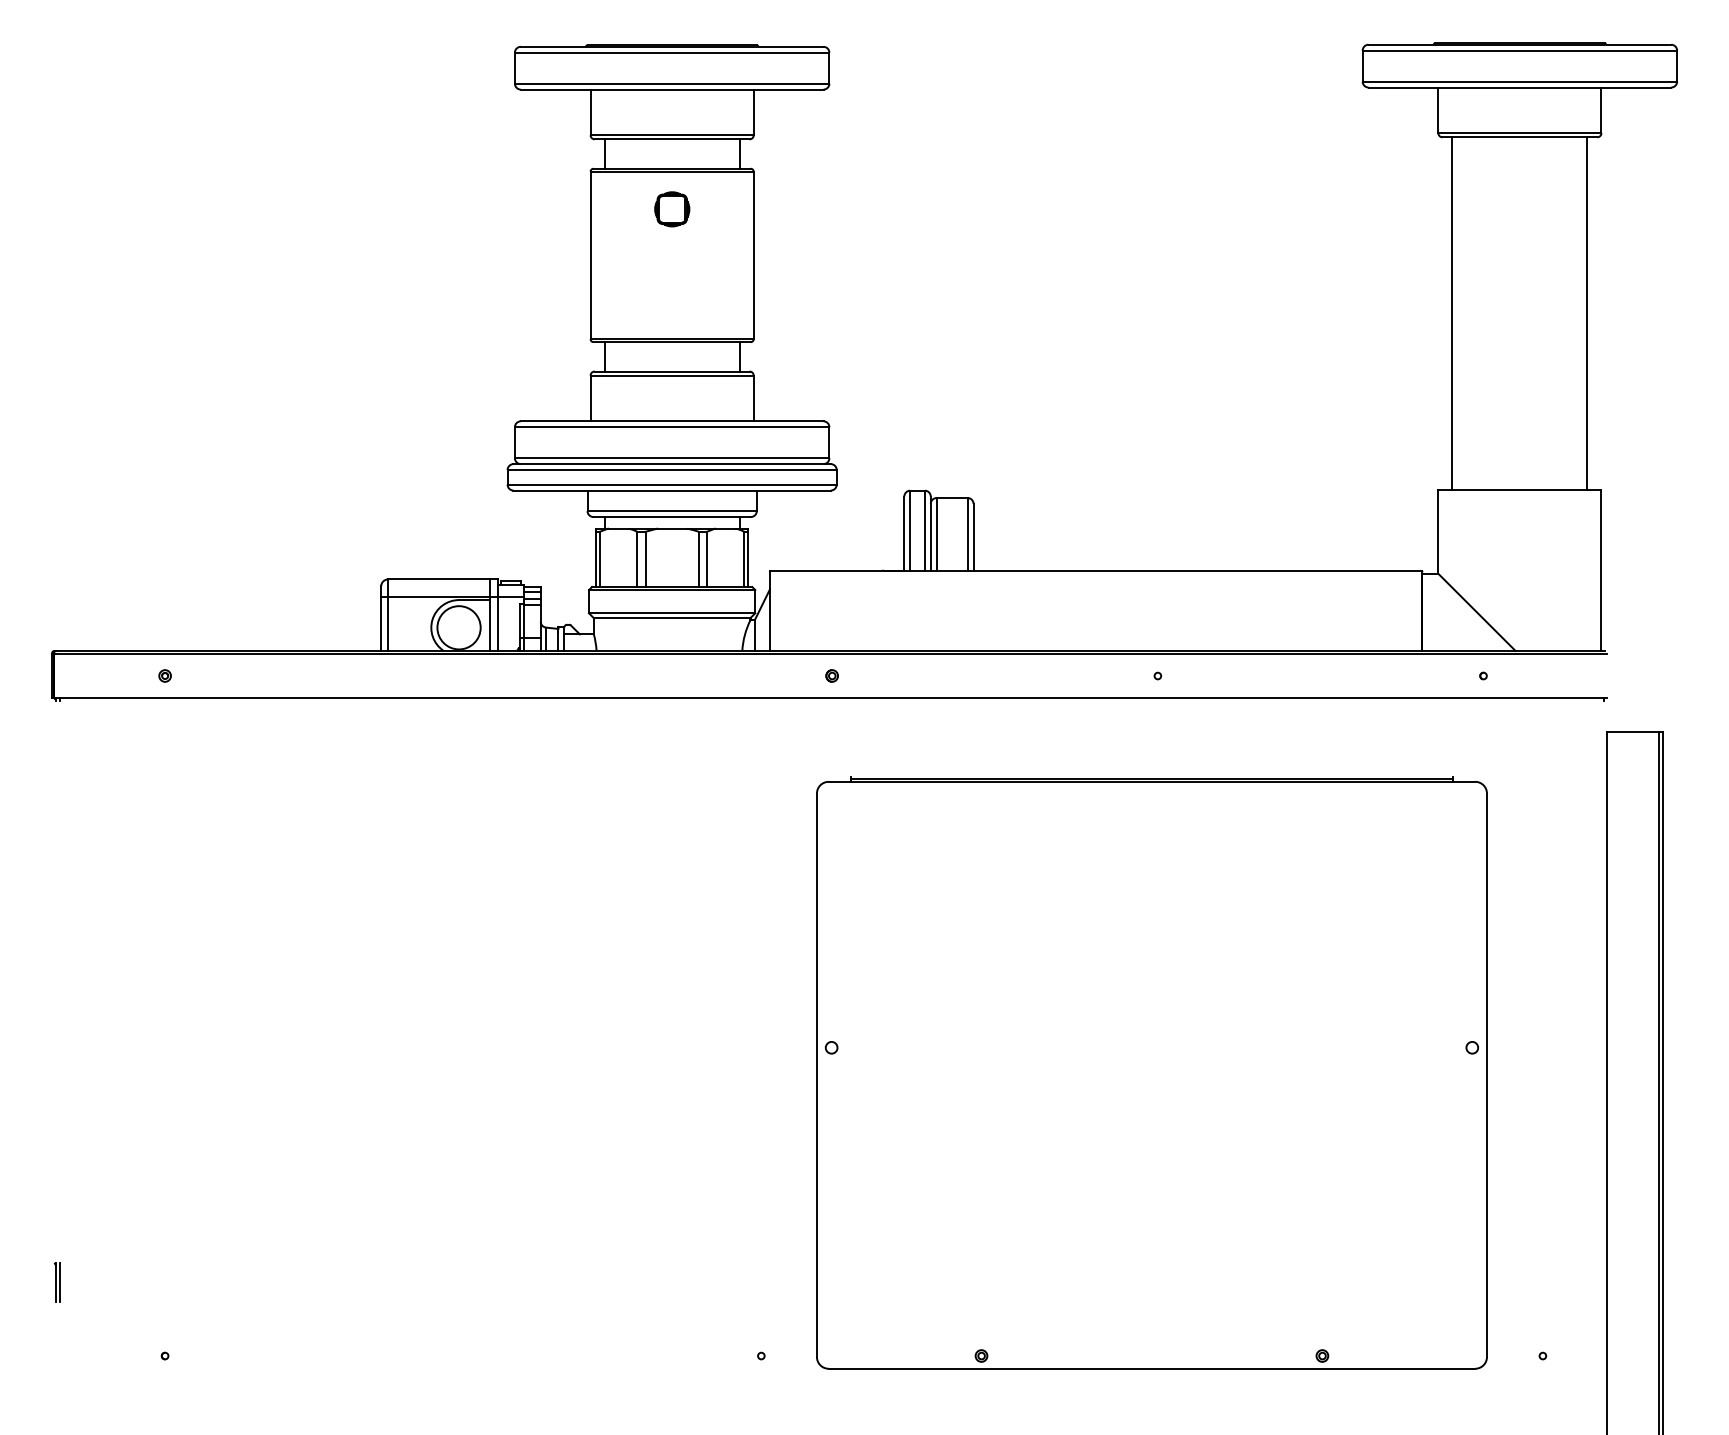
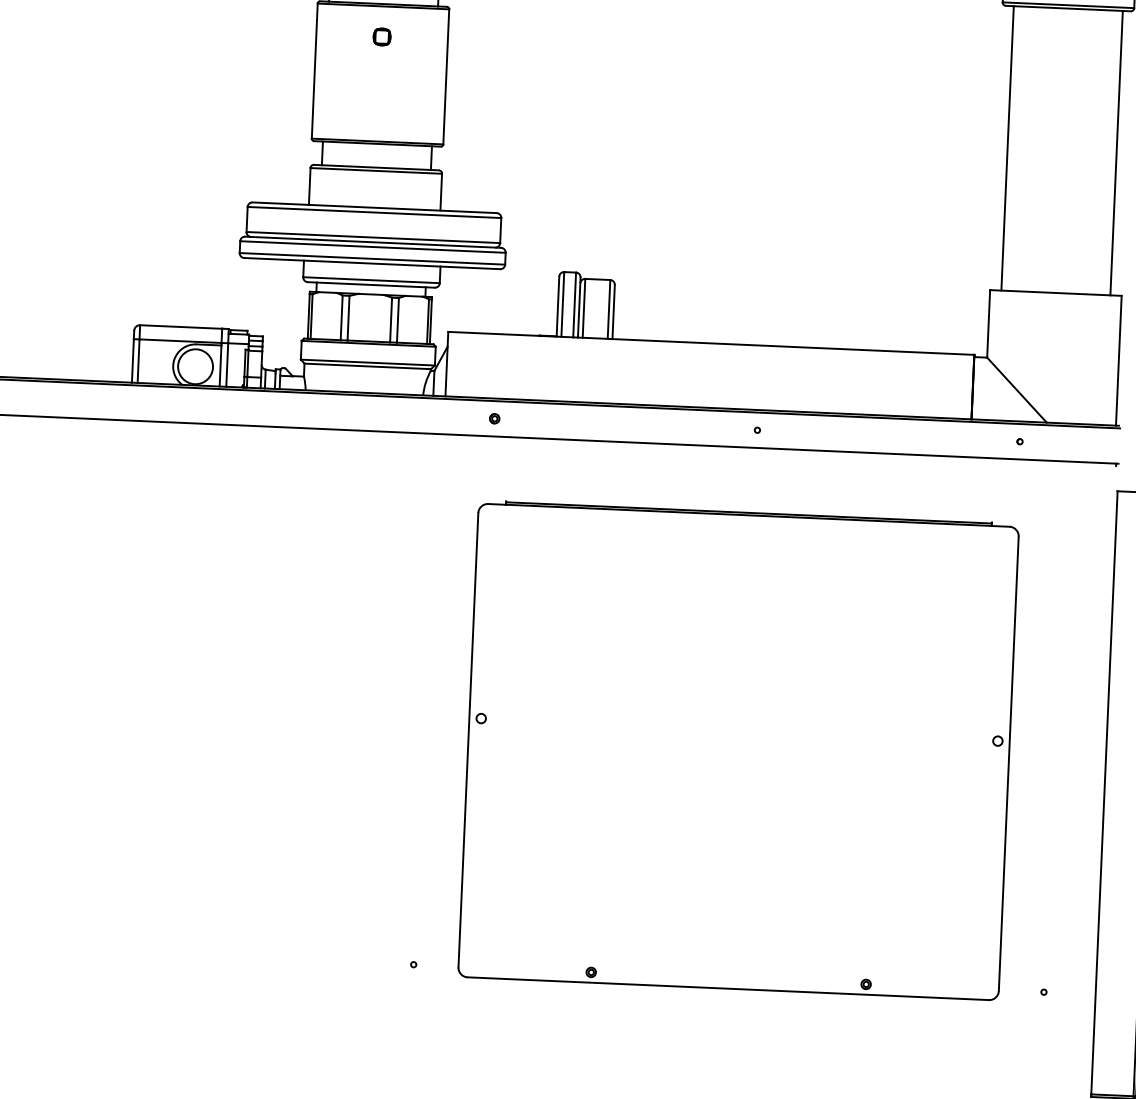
part: (671, 209) -> (381, 36), size x0.62

